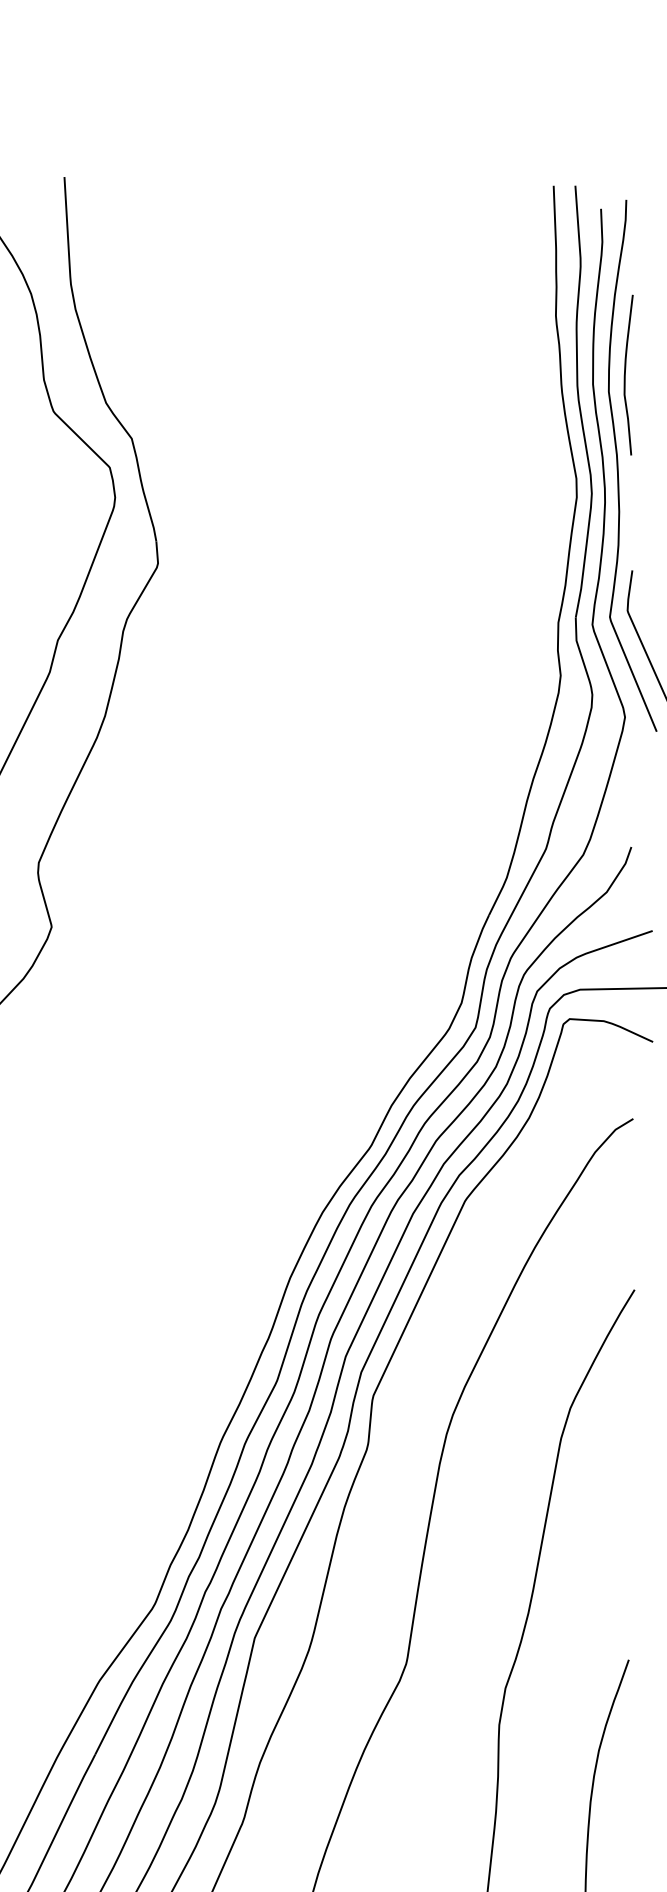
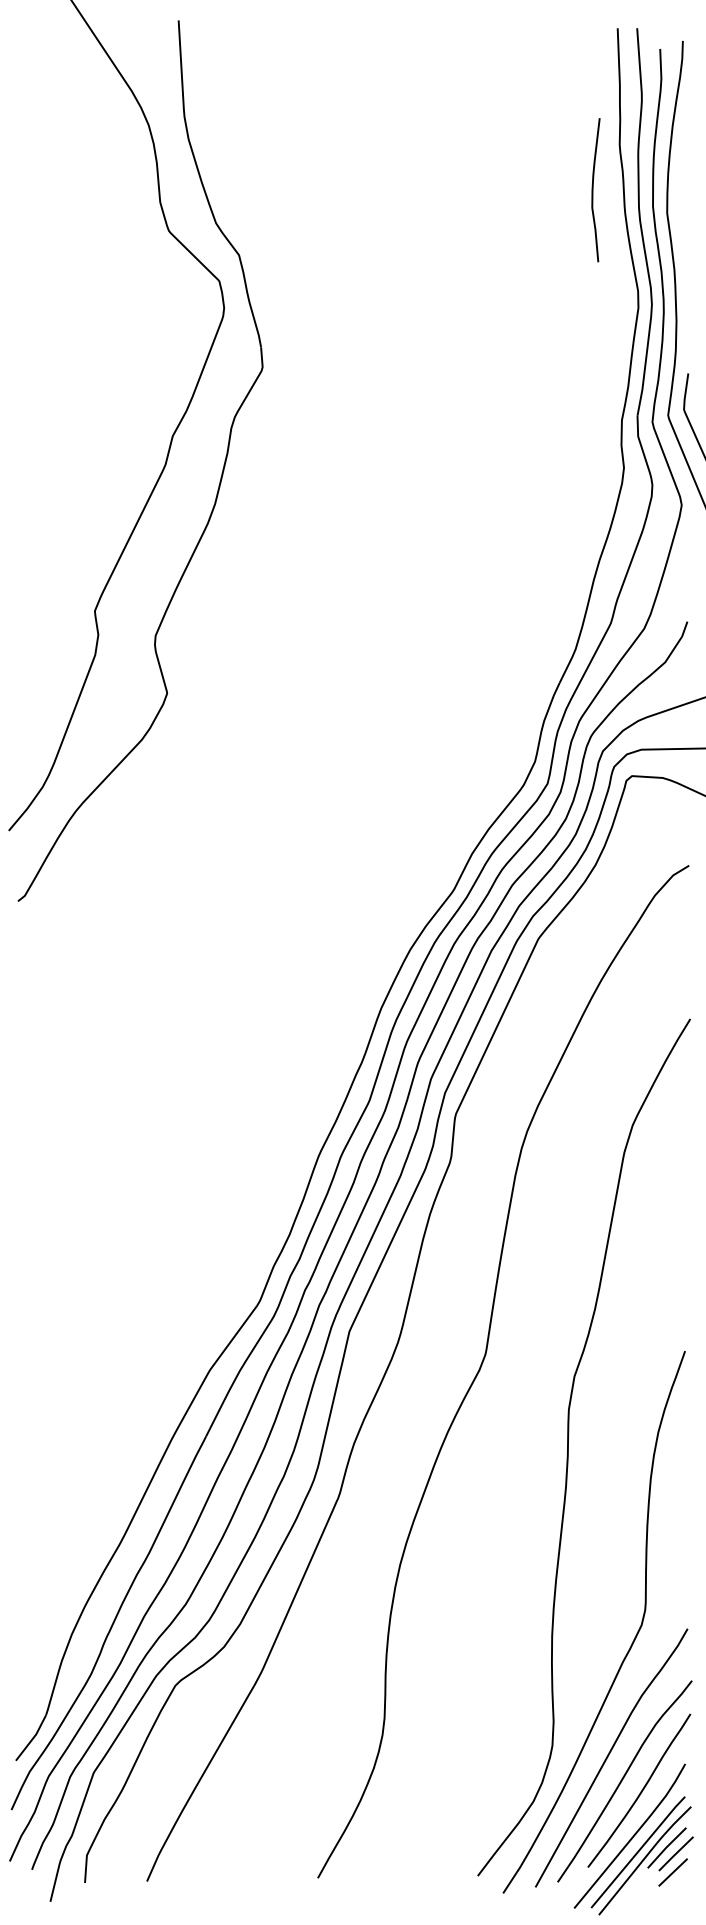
curve: (625, 375) -> (593, 190), moved

